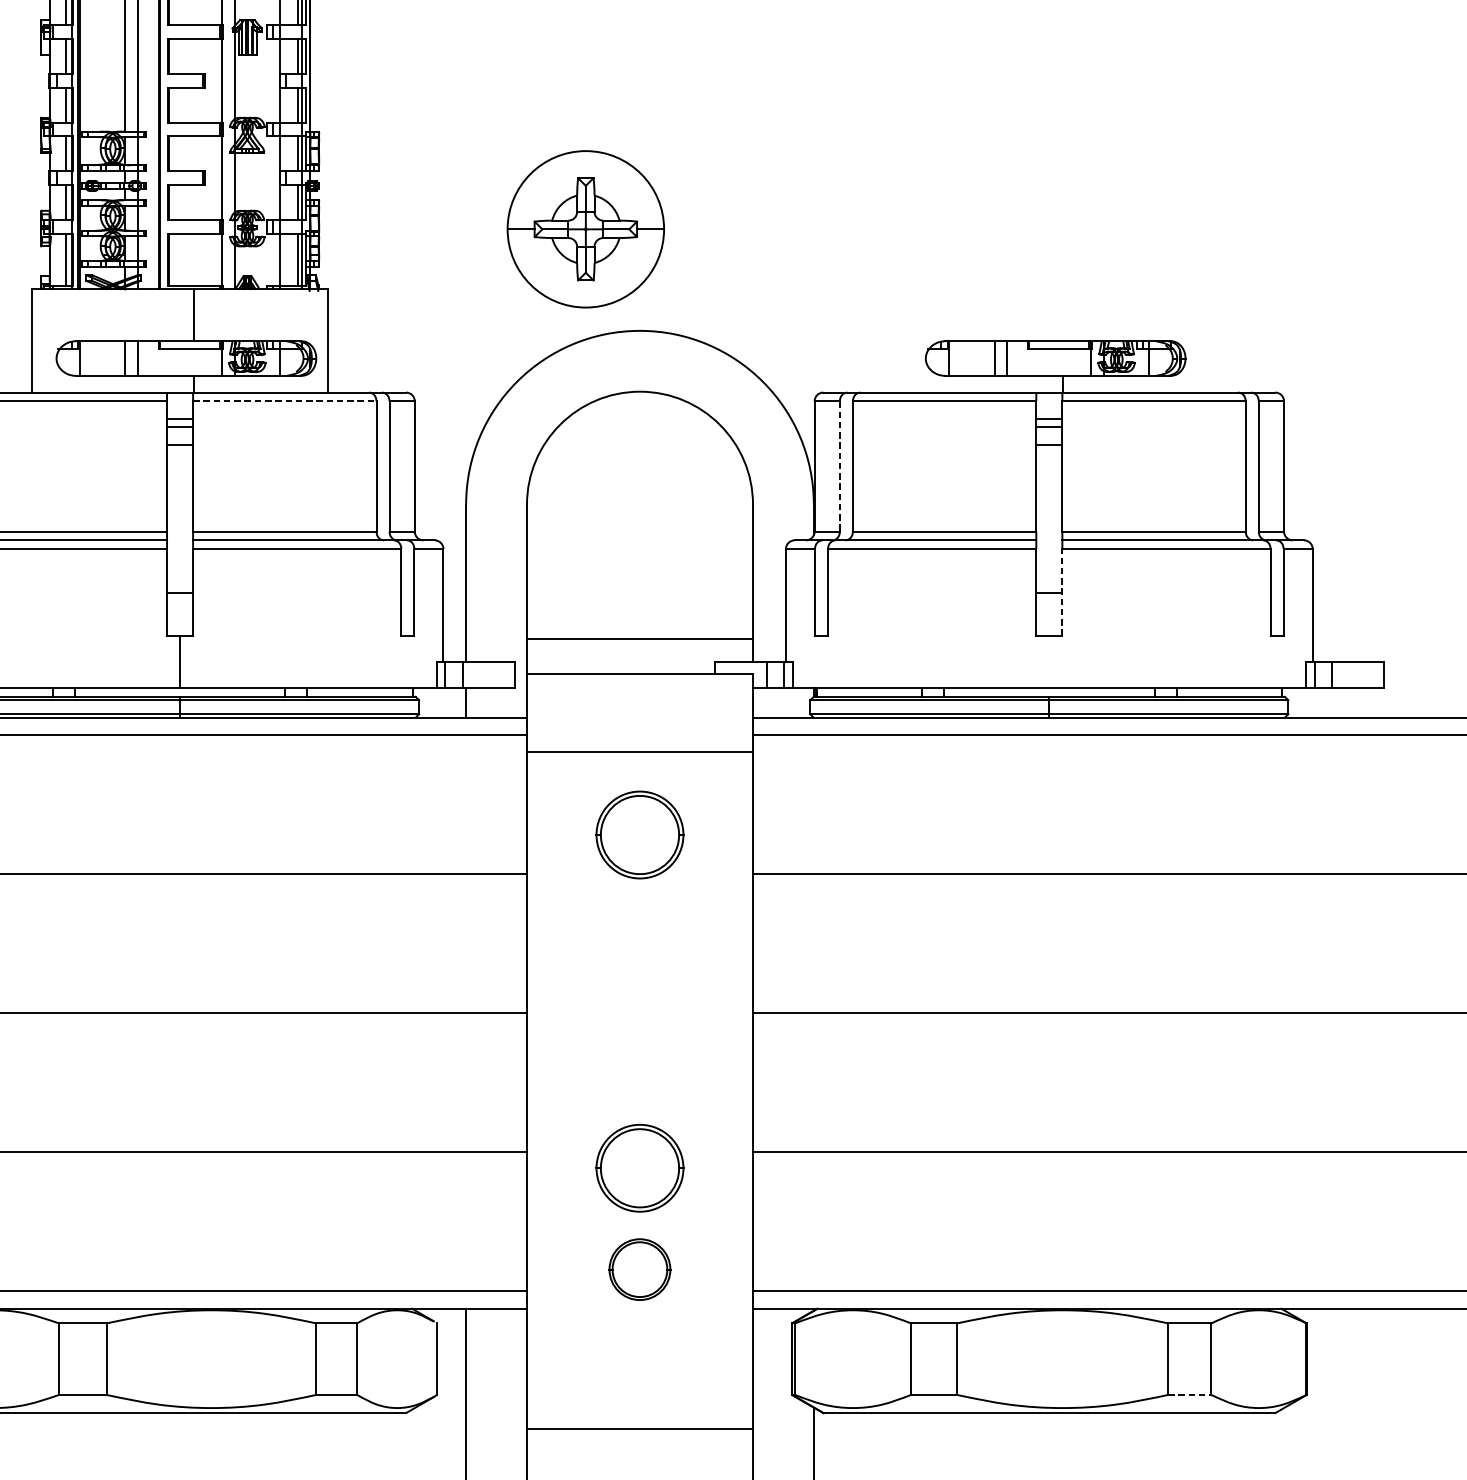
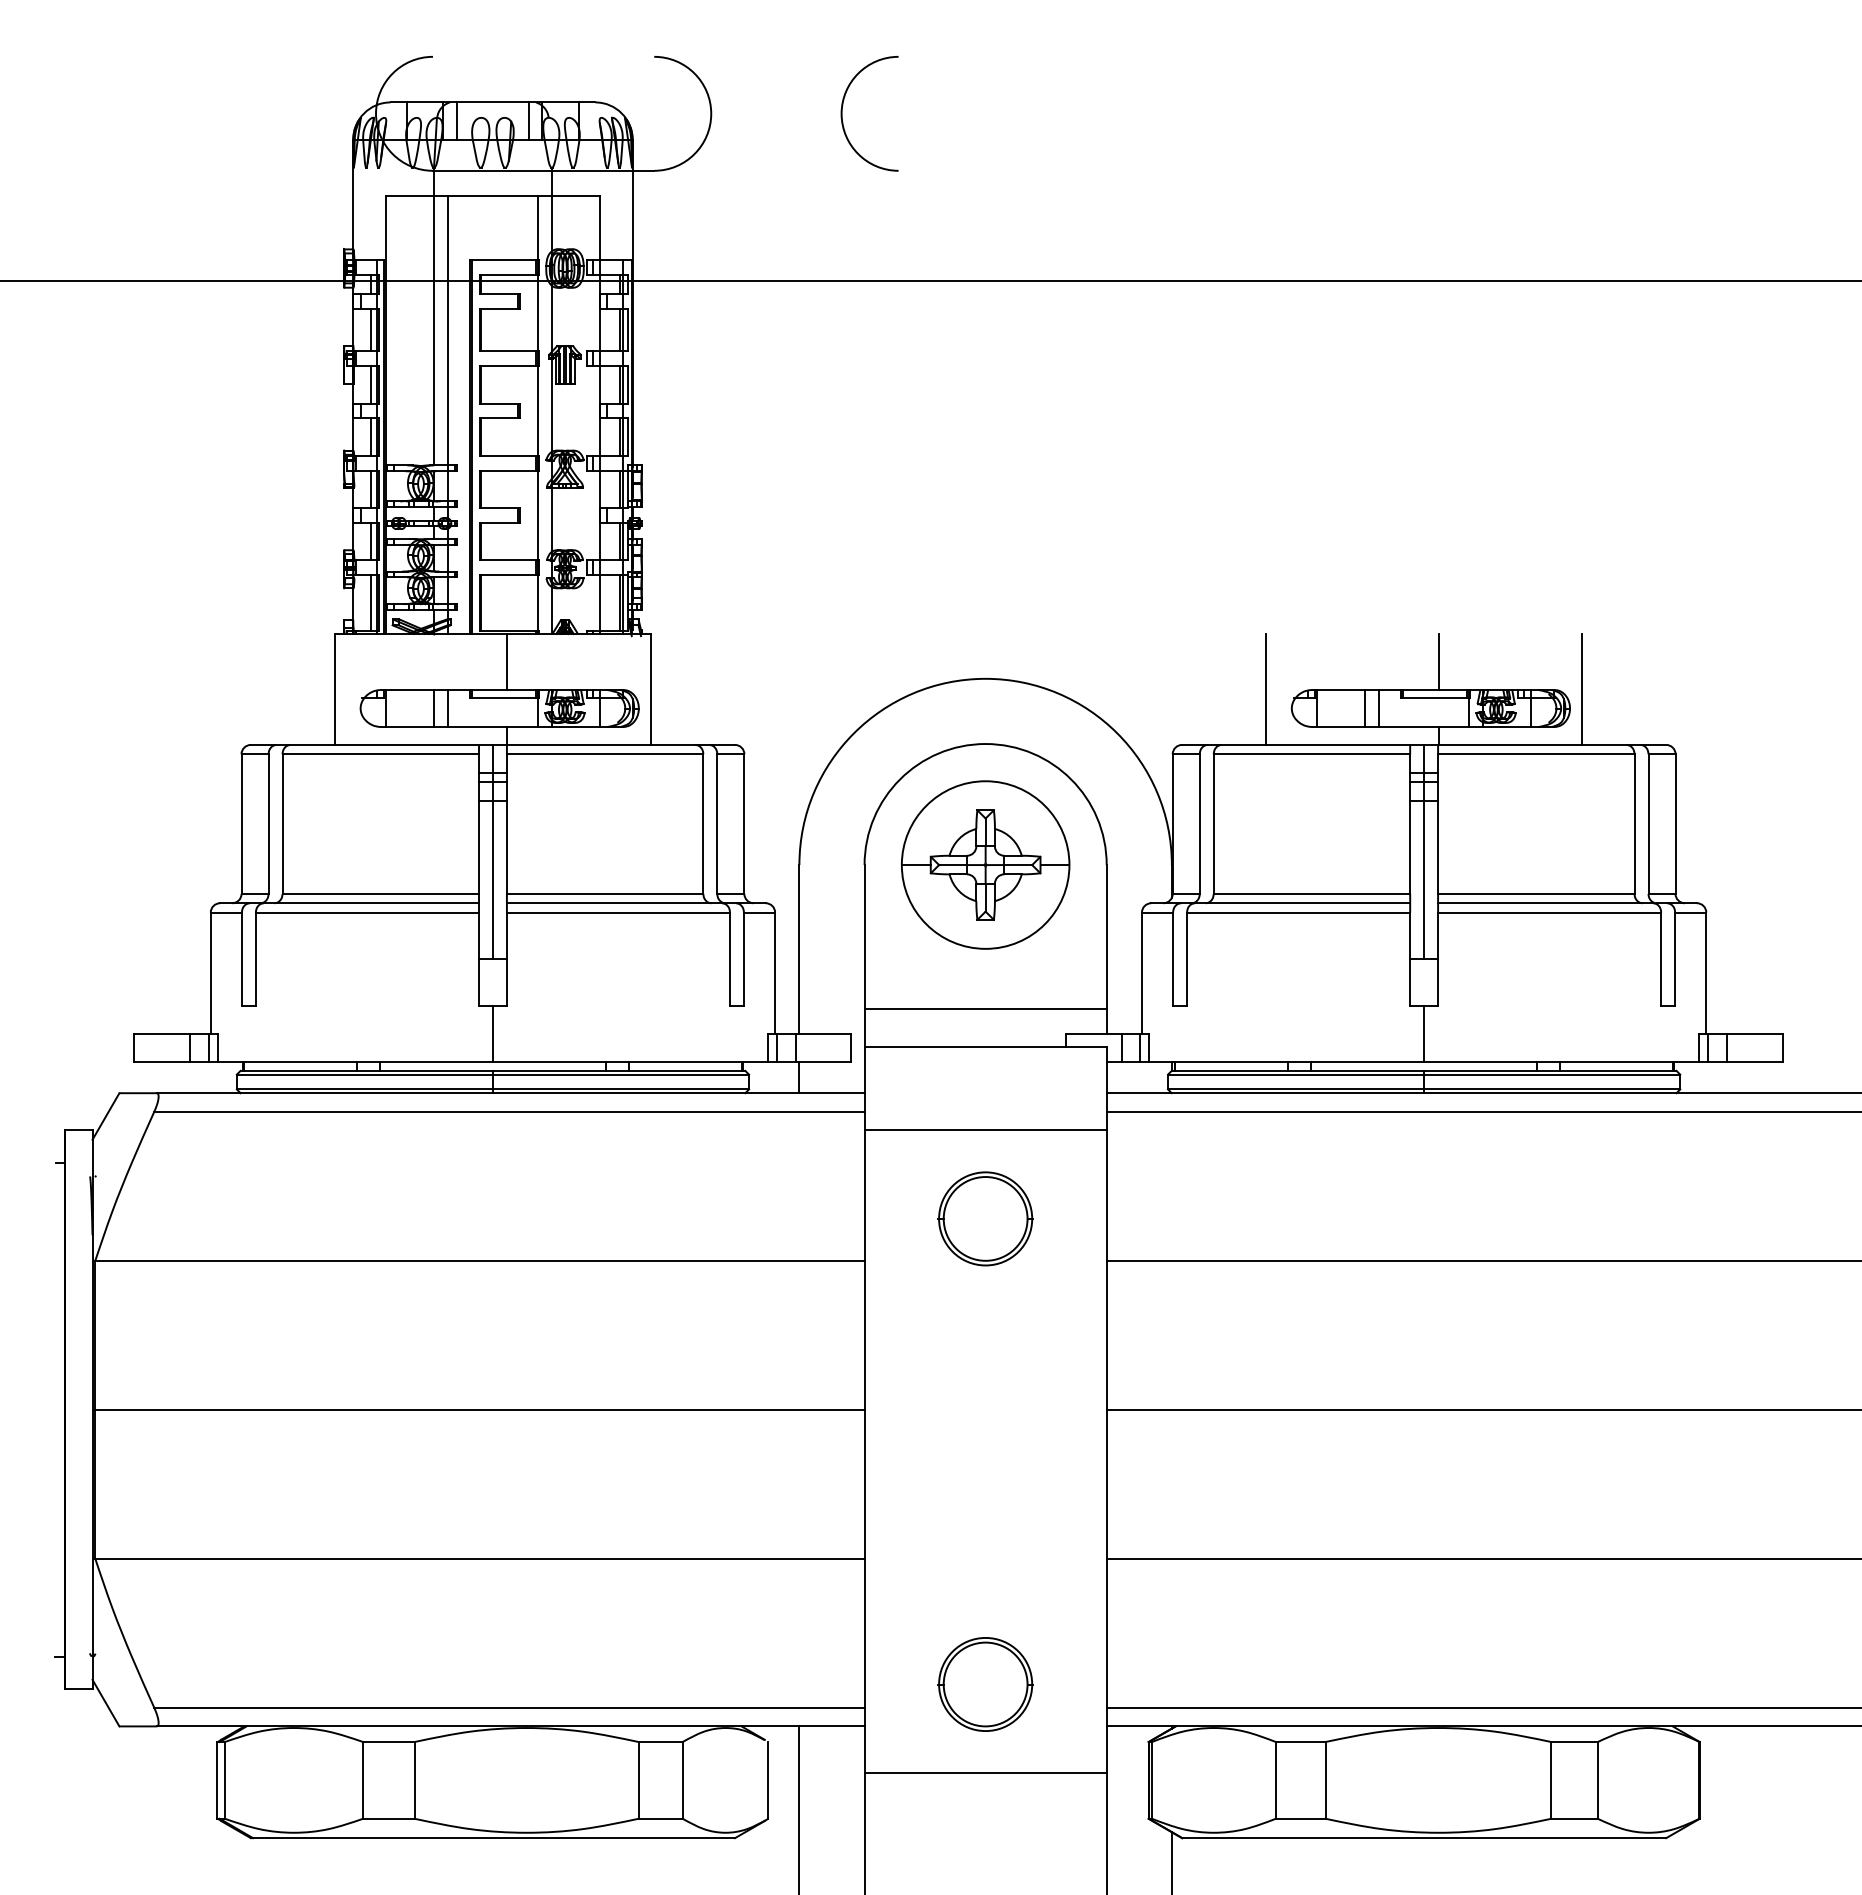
part: (585, 228) -> (985, 864), moved
line: (1062, 314) -> (1438, 661), added
line: (901, 340) -> (1265, 689), added
line: (1197, 340) -> (1582, 689), added
line: (285, 401) -> (605, 754), dashed -> solid
line: (839, 466) -> (1199, 824), dashed -> solid
line: (179, 492) -> (492, 851), added
line: (1049, 492) -> (1424, 851), added
line: (1062, 592) -> (1438, 959), dashed -> solid
line: (1049, 661) -> (1424, 1033), added
part: (639, 1167) -> (985, 1575), removed
part: (639, 1269) -> (985, 1684), size x1.43
line: (1190, 1394) -> (1575, 1818), dashed -> solid
line: (639, 1428) -> (985, 1772), moved

